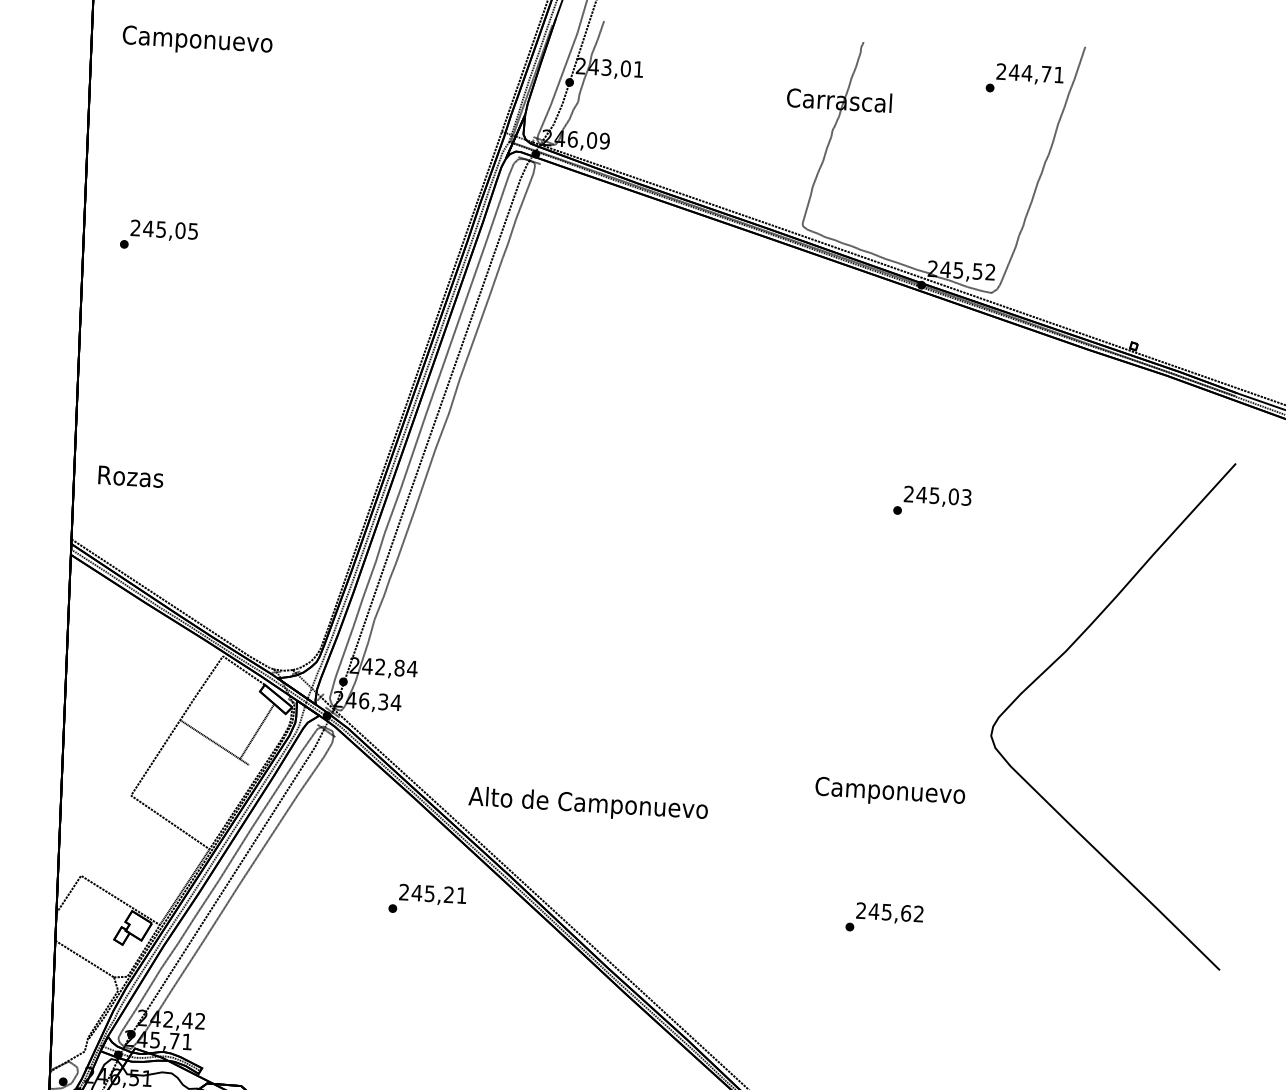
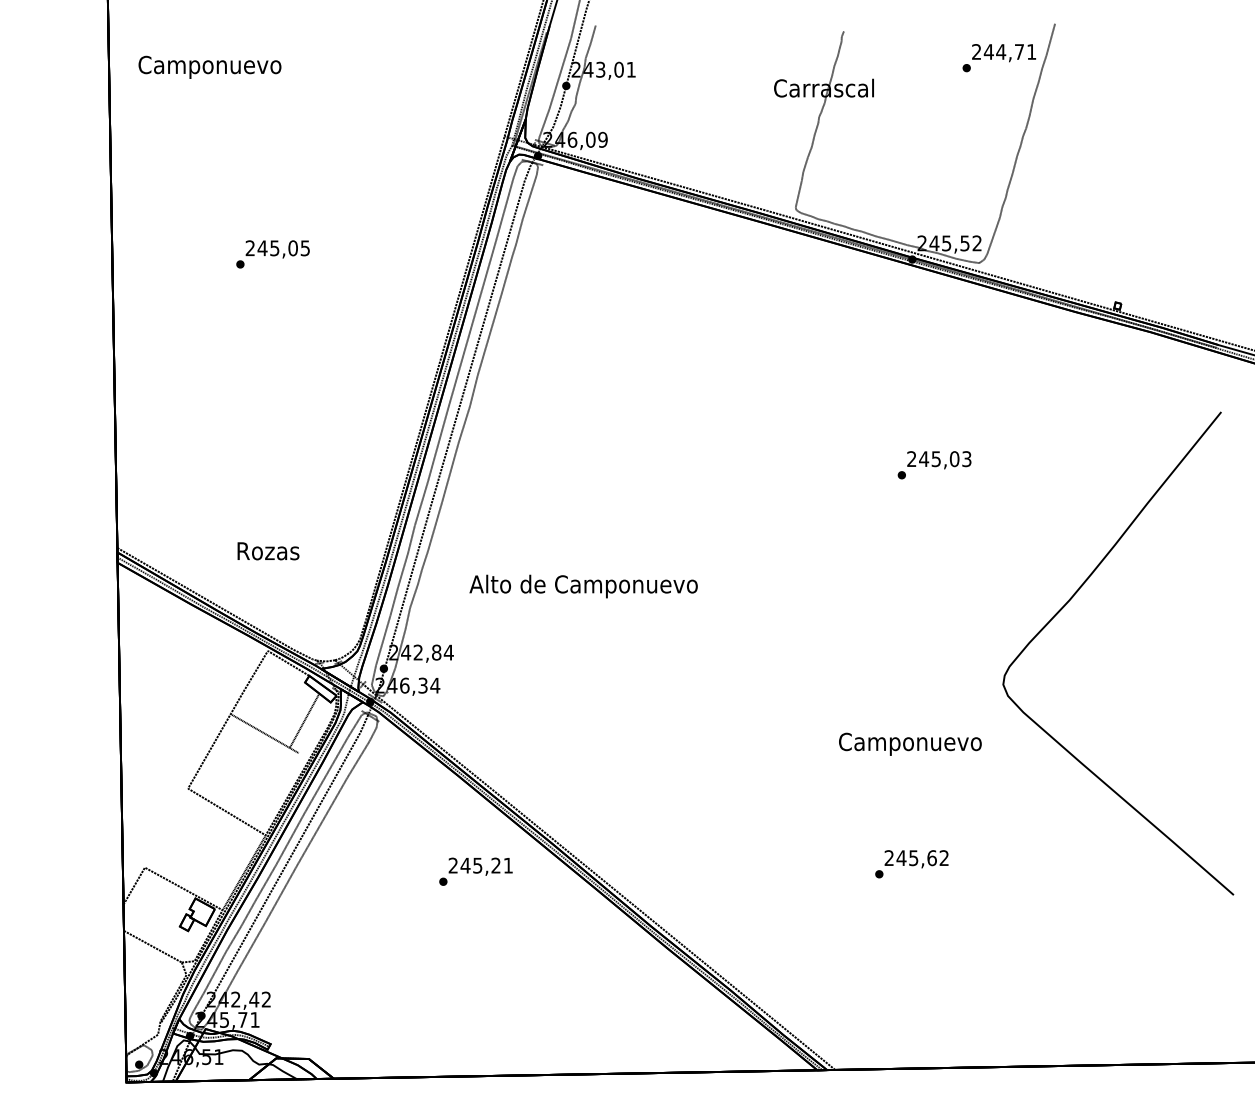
text: (158, 235) -> (272, 254), moved
text: (130, 477) -> (268, 551), moved
text: (588, 805) -> (583, 586), moved

